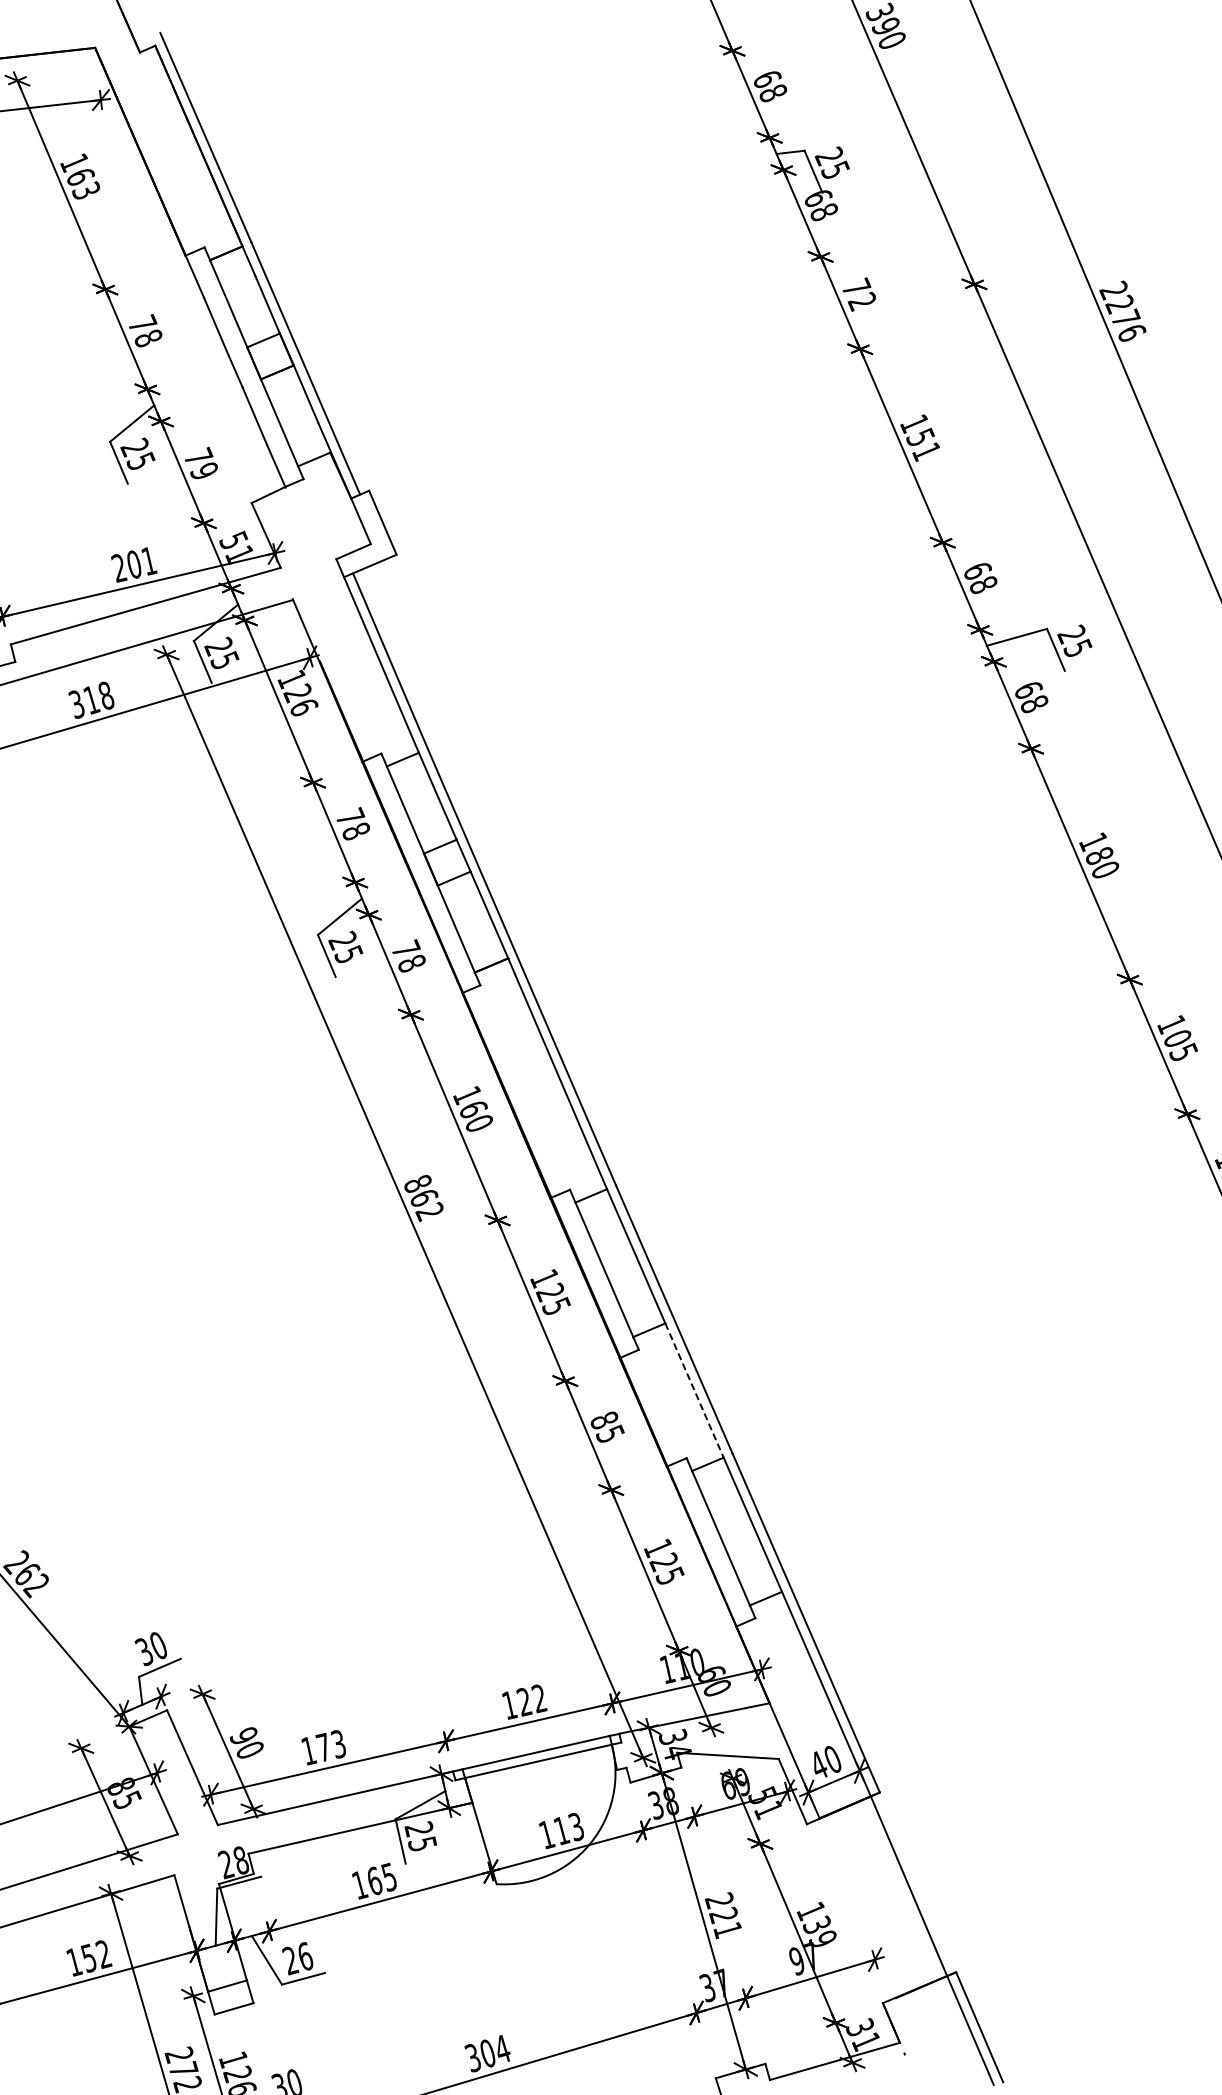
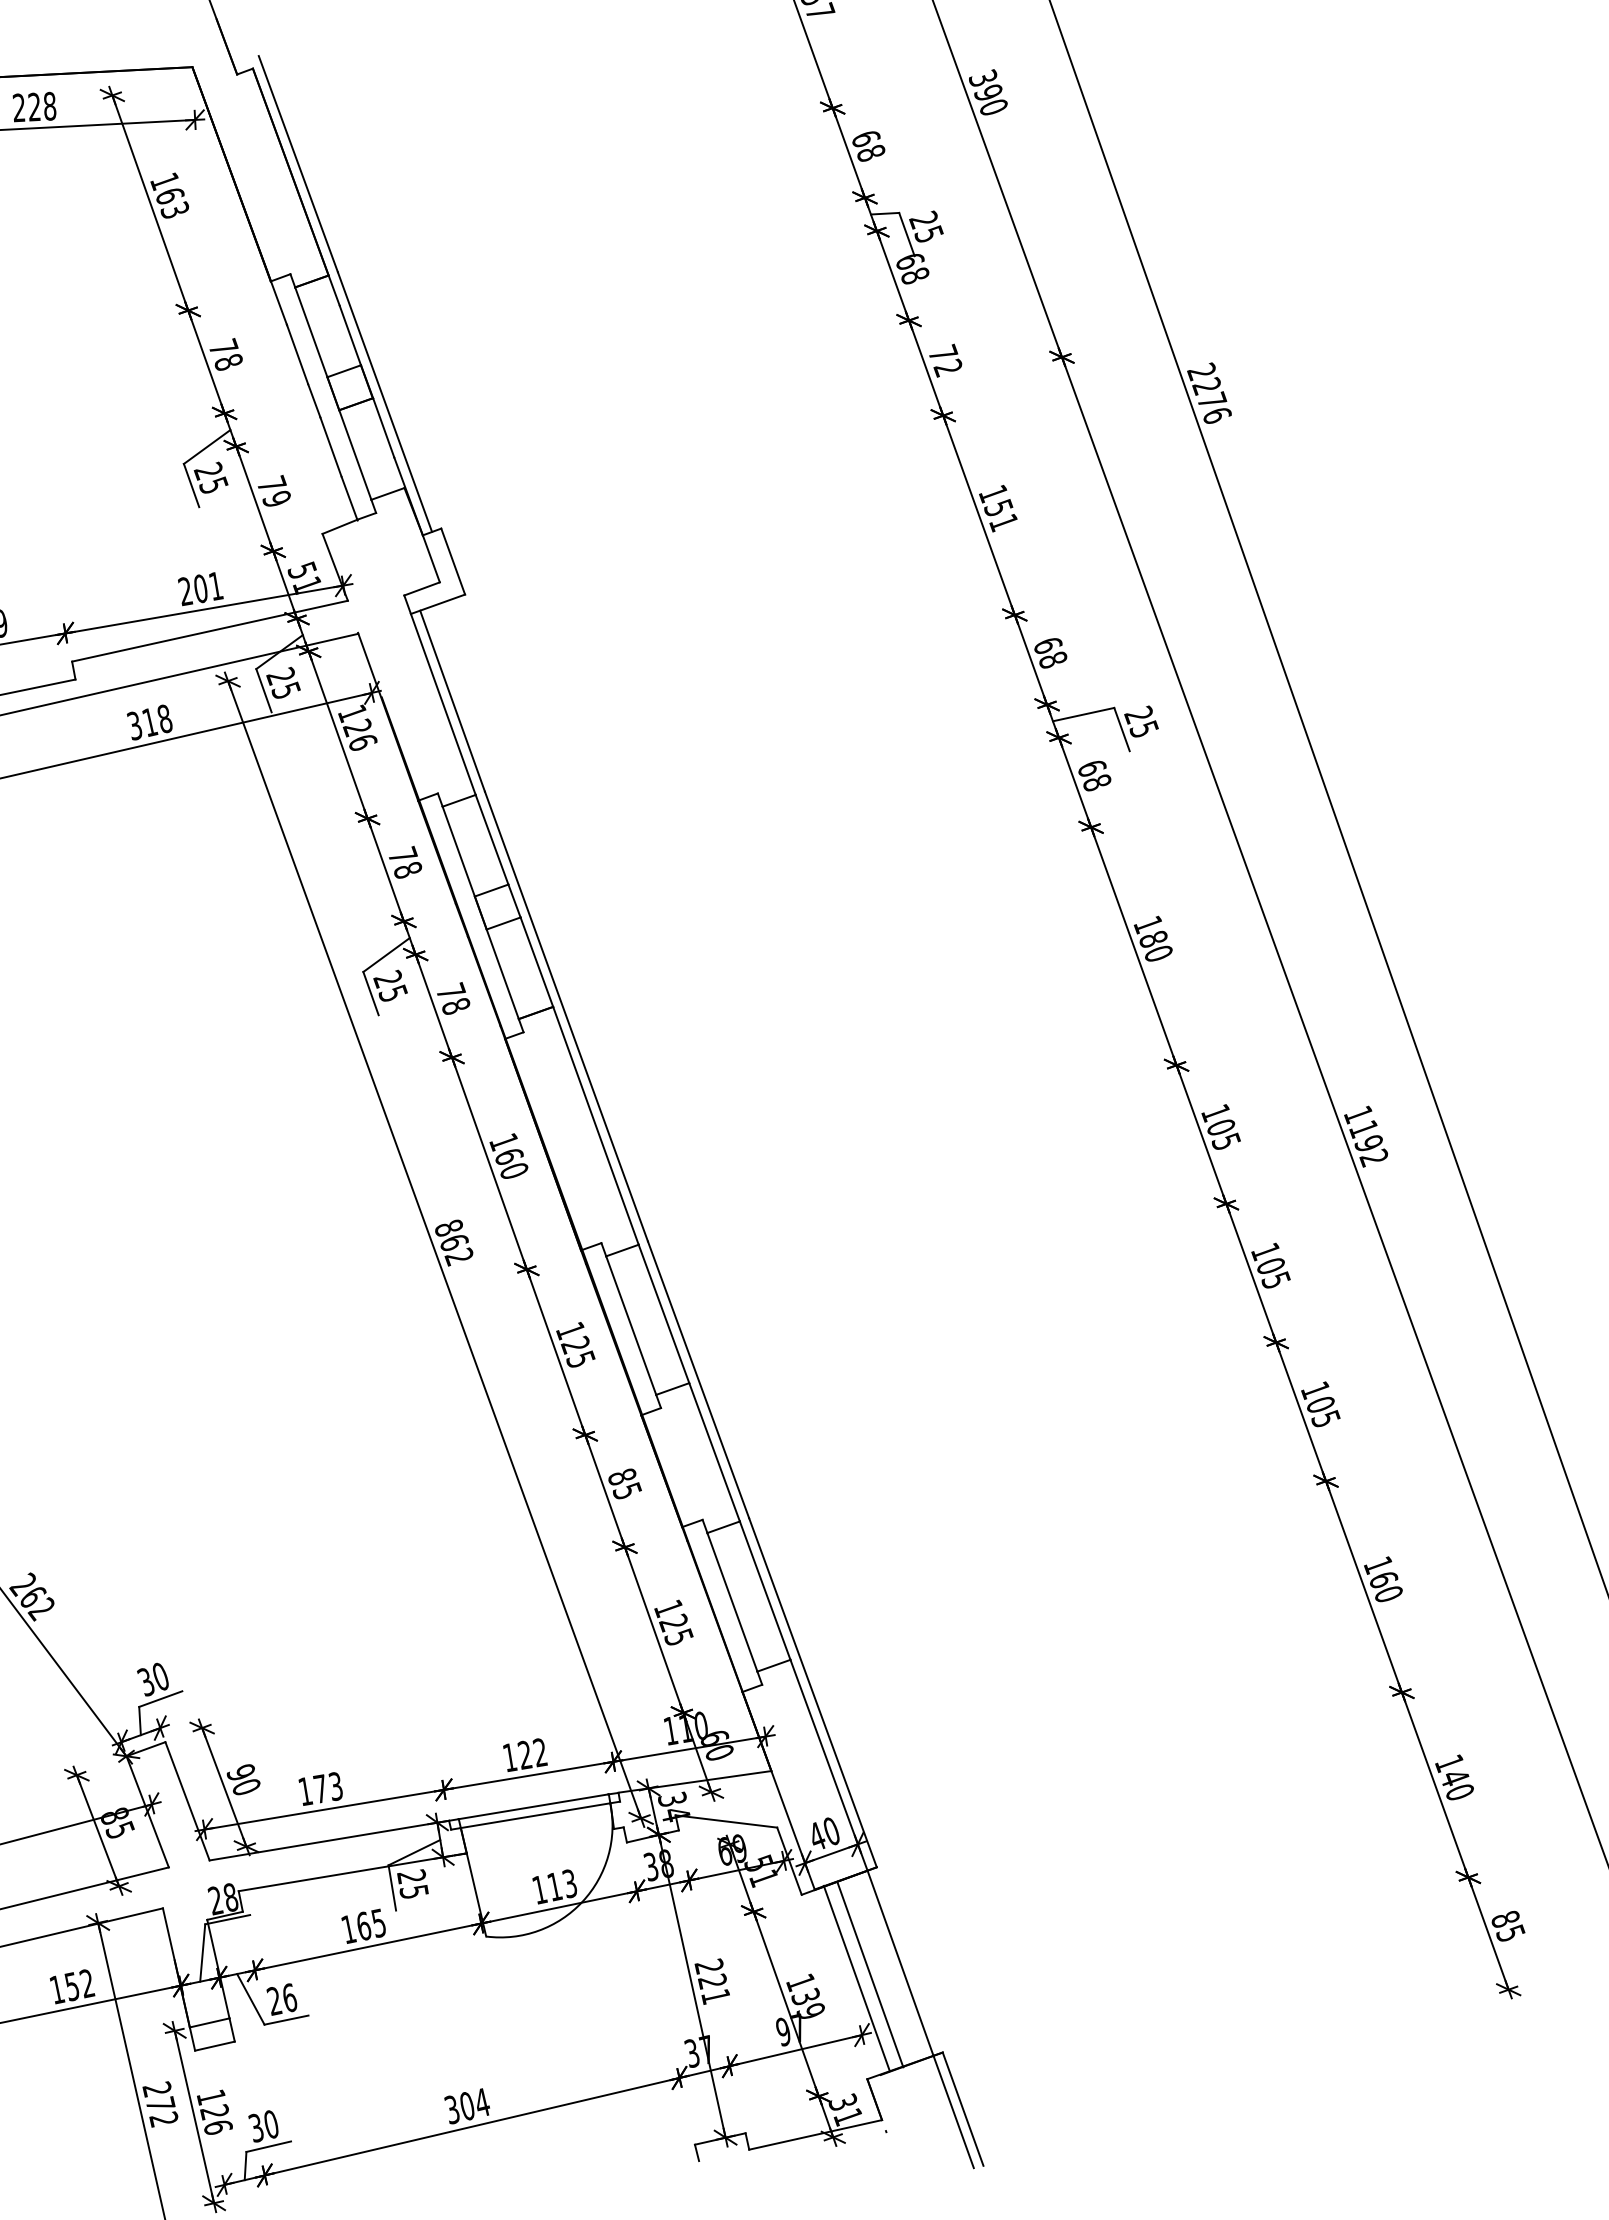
line: (694, 1390) -> (714, 1452), dashed -> solid
line: (879, 1899) -> (870, 1974), added
line: (866, 1903) -> (856, 1978), added

